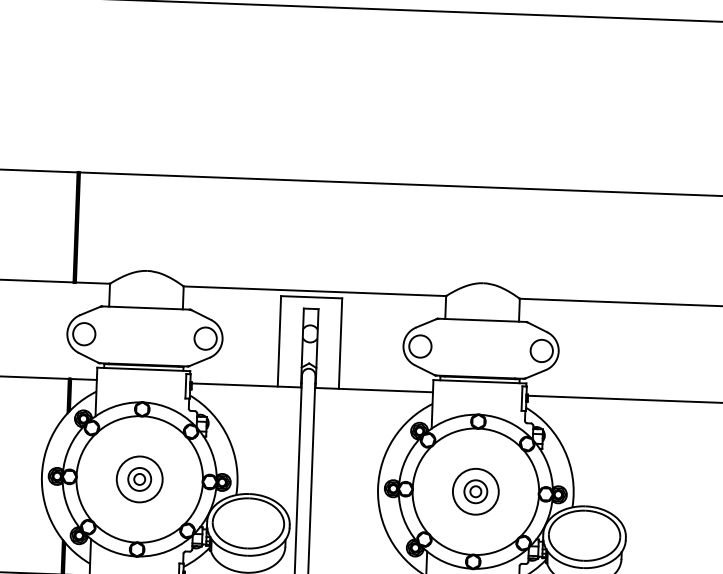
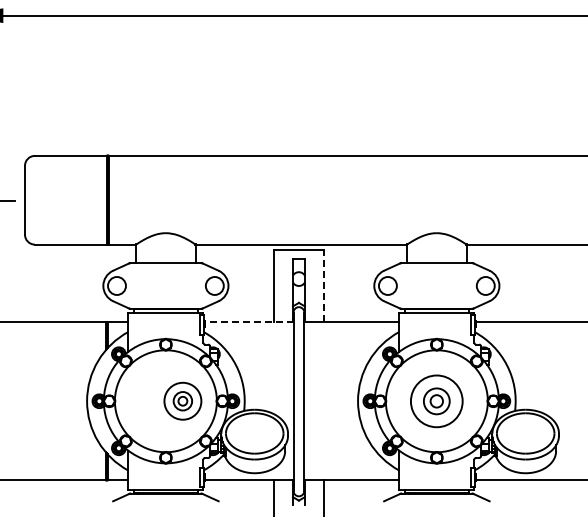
line: (340, 342) -> (323, 285), solid -> dashed
line: (245, 385) -> (248, 322), solid -> dashed
part: (139, 478) -> (182, 400), moved
part: (475, 490) -> (436, 400), size x1.4

